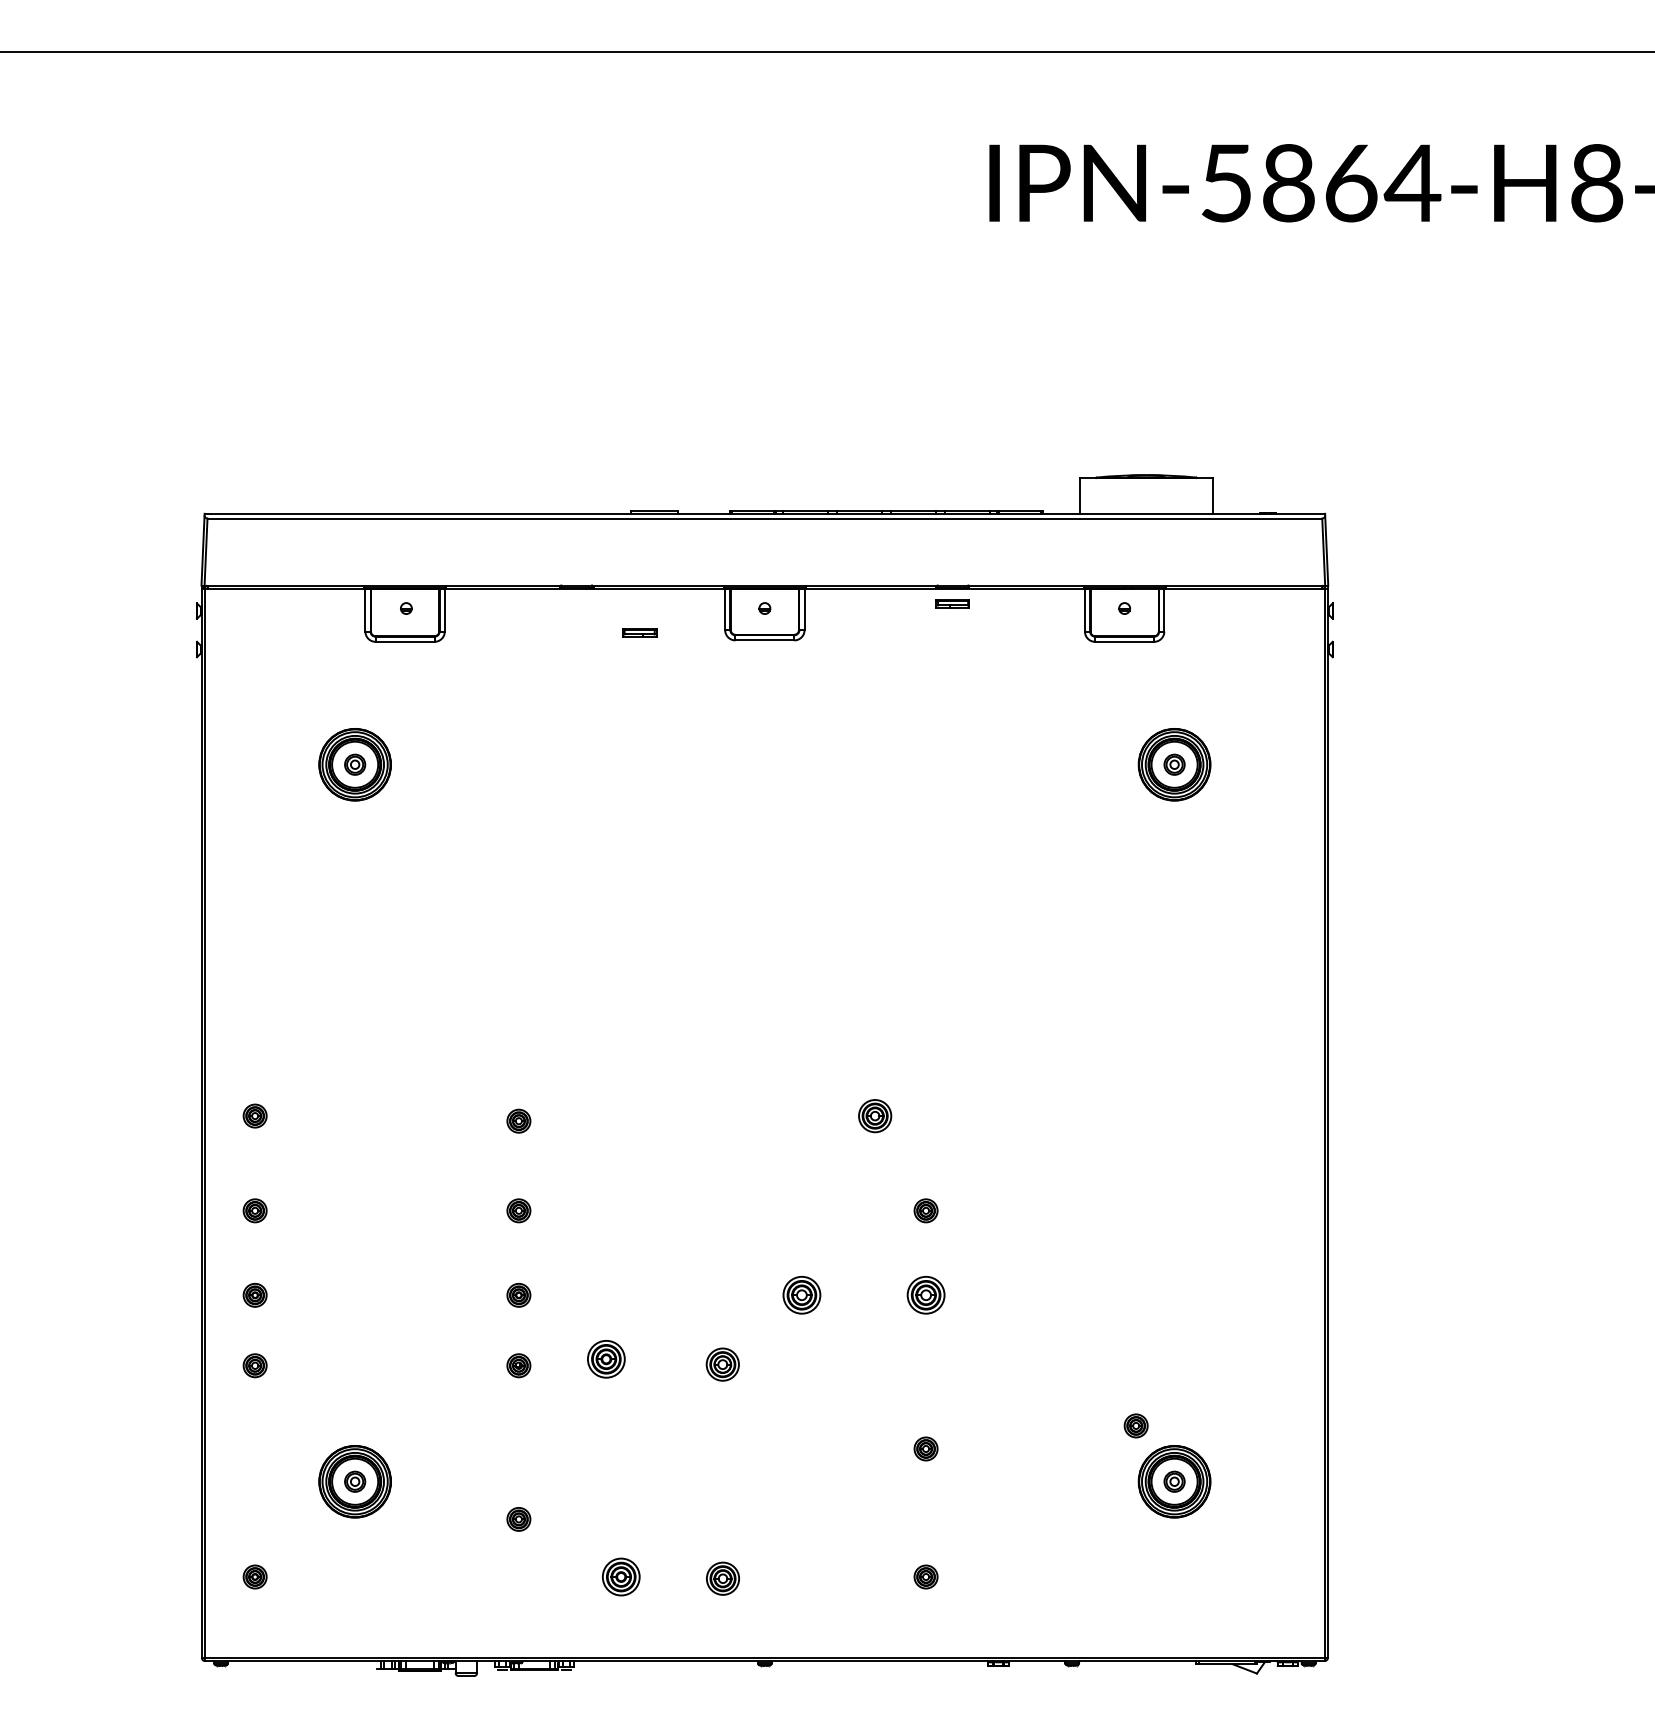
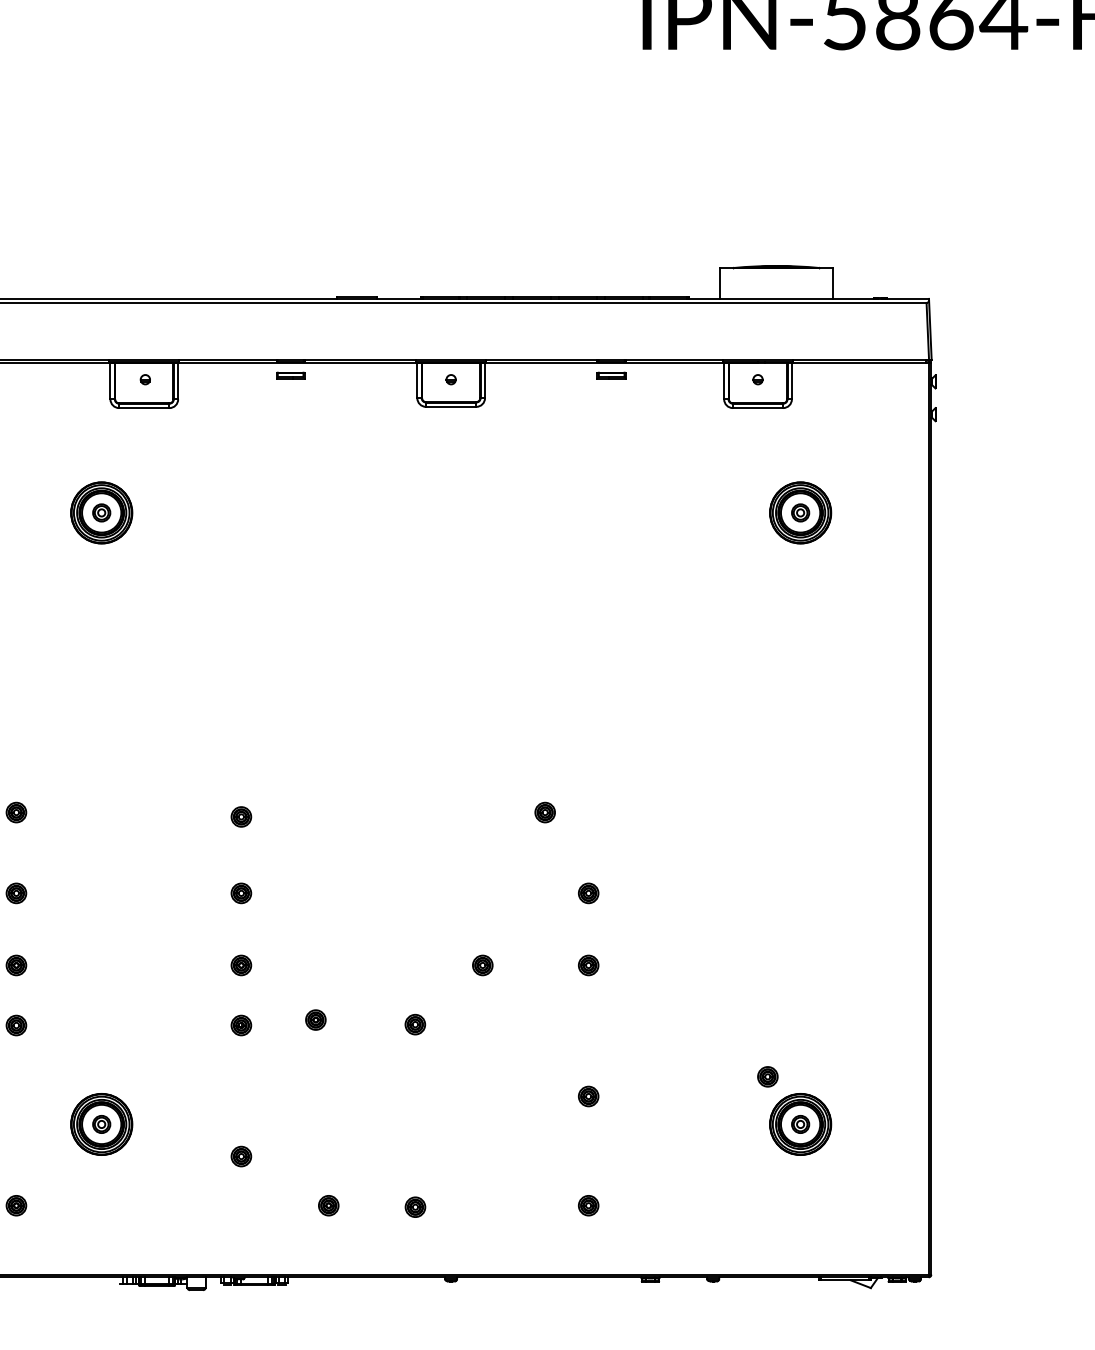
part: (639, 632) -> (290, 375), moved
part: (874, 1115) -> (544, 812), size x0.71
part: (801, 1295) -> (482, 965), size x0.62
part: (925, 1295) -> (588, 965), size x0.62
part: (605, 1359) -> (315, 1020), size x0.62
part: (722, 1364) -> (415, 1024), size x0.71
part: (621, 1576) -> (328, 1205), size x0.62
part: (722, 1578) -> (415, 1206), size x0.71

